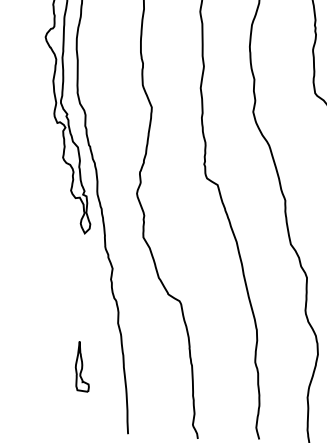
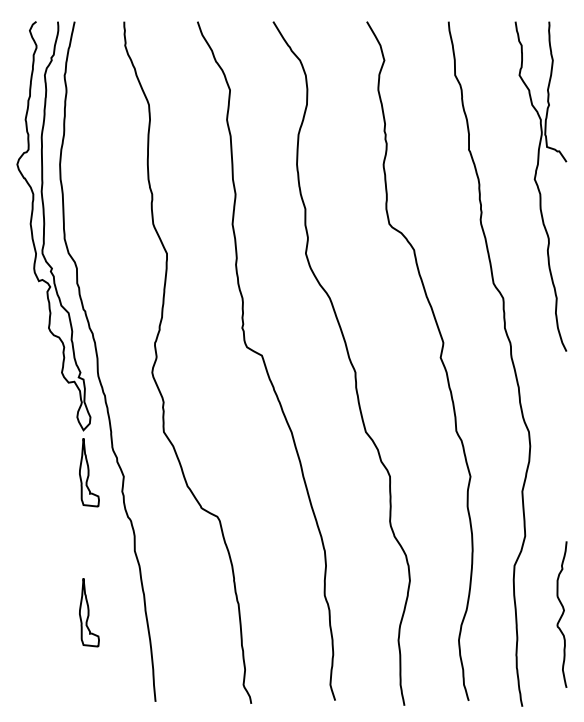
part: (87, 264) -> (89, 472), added

